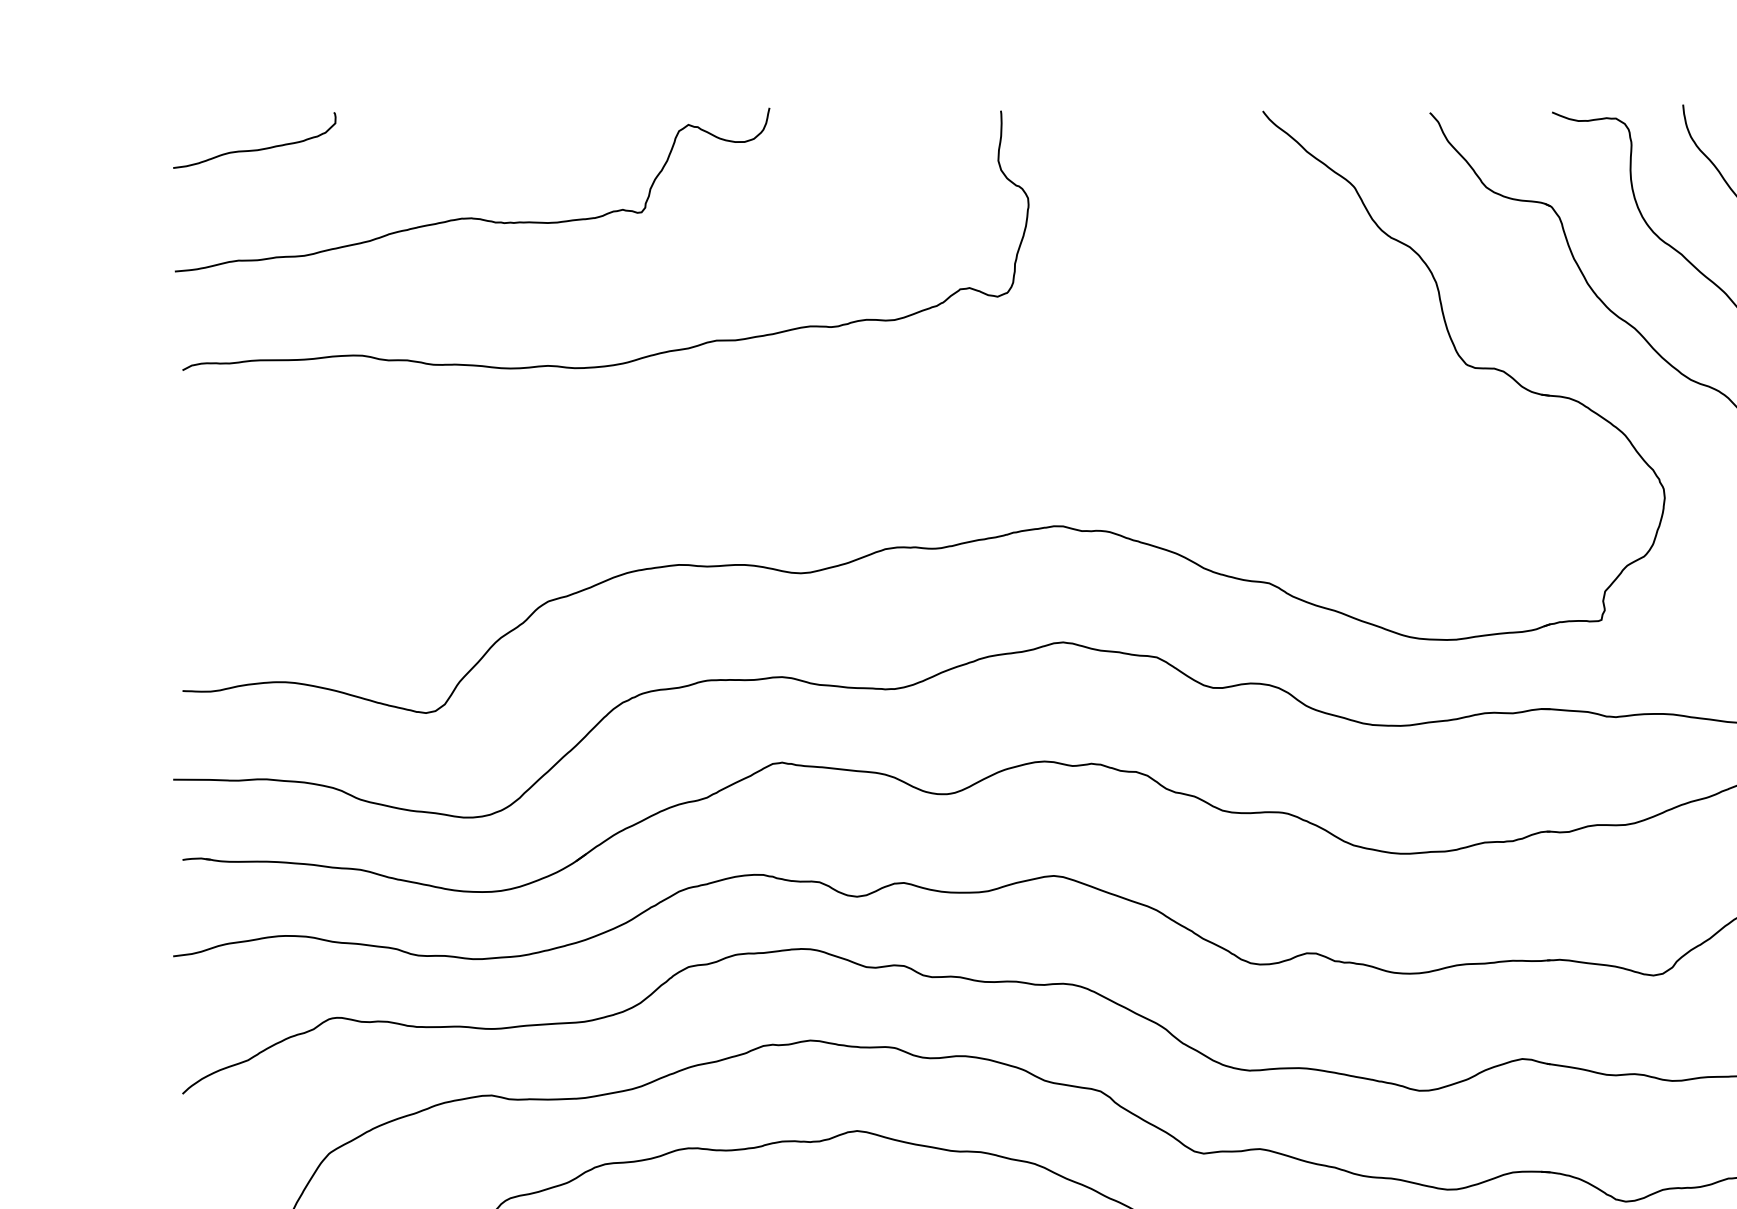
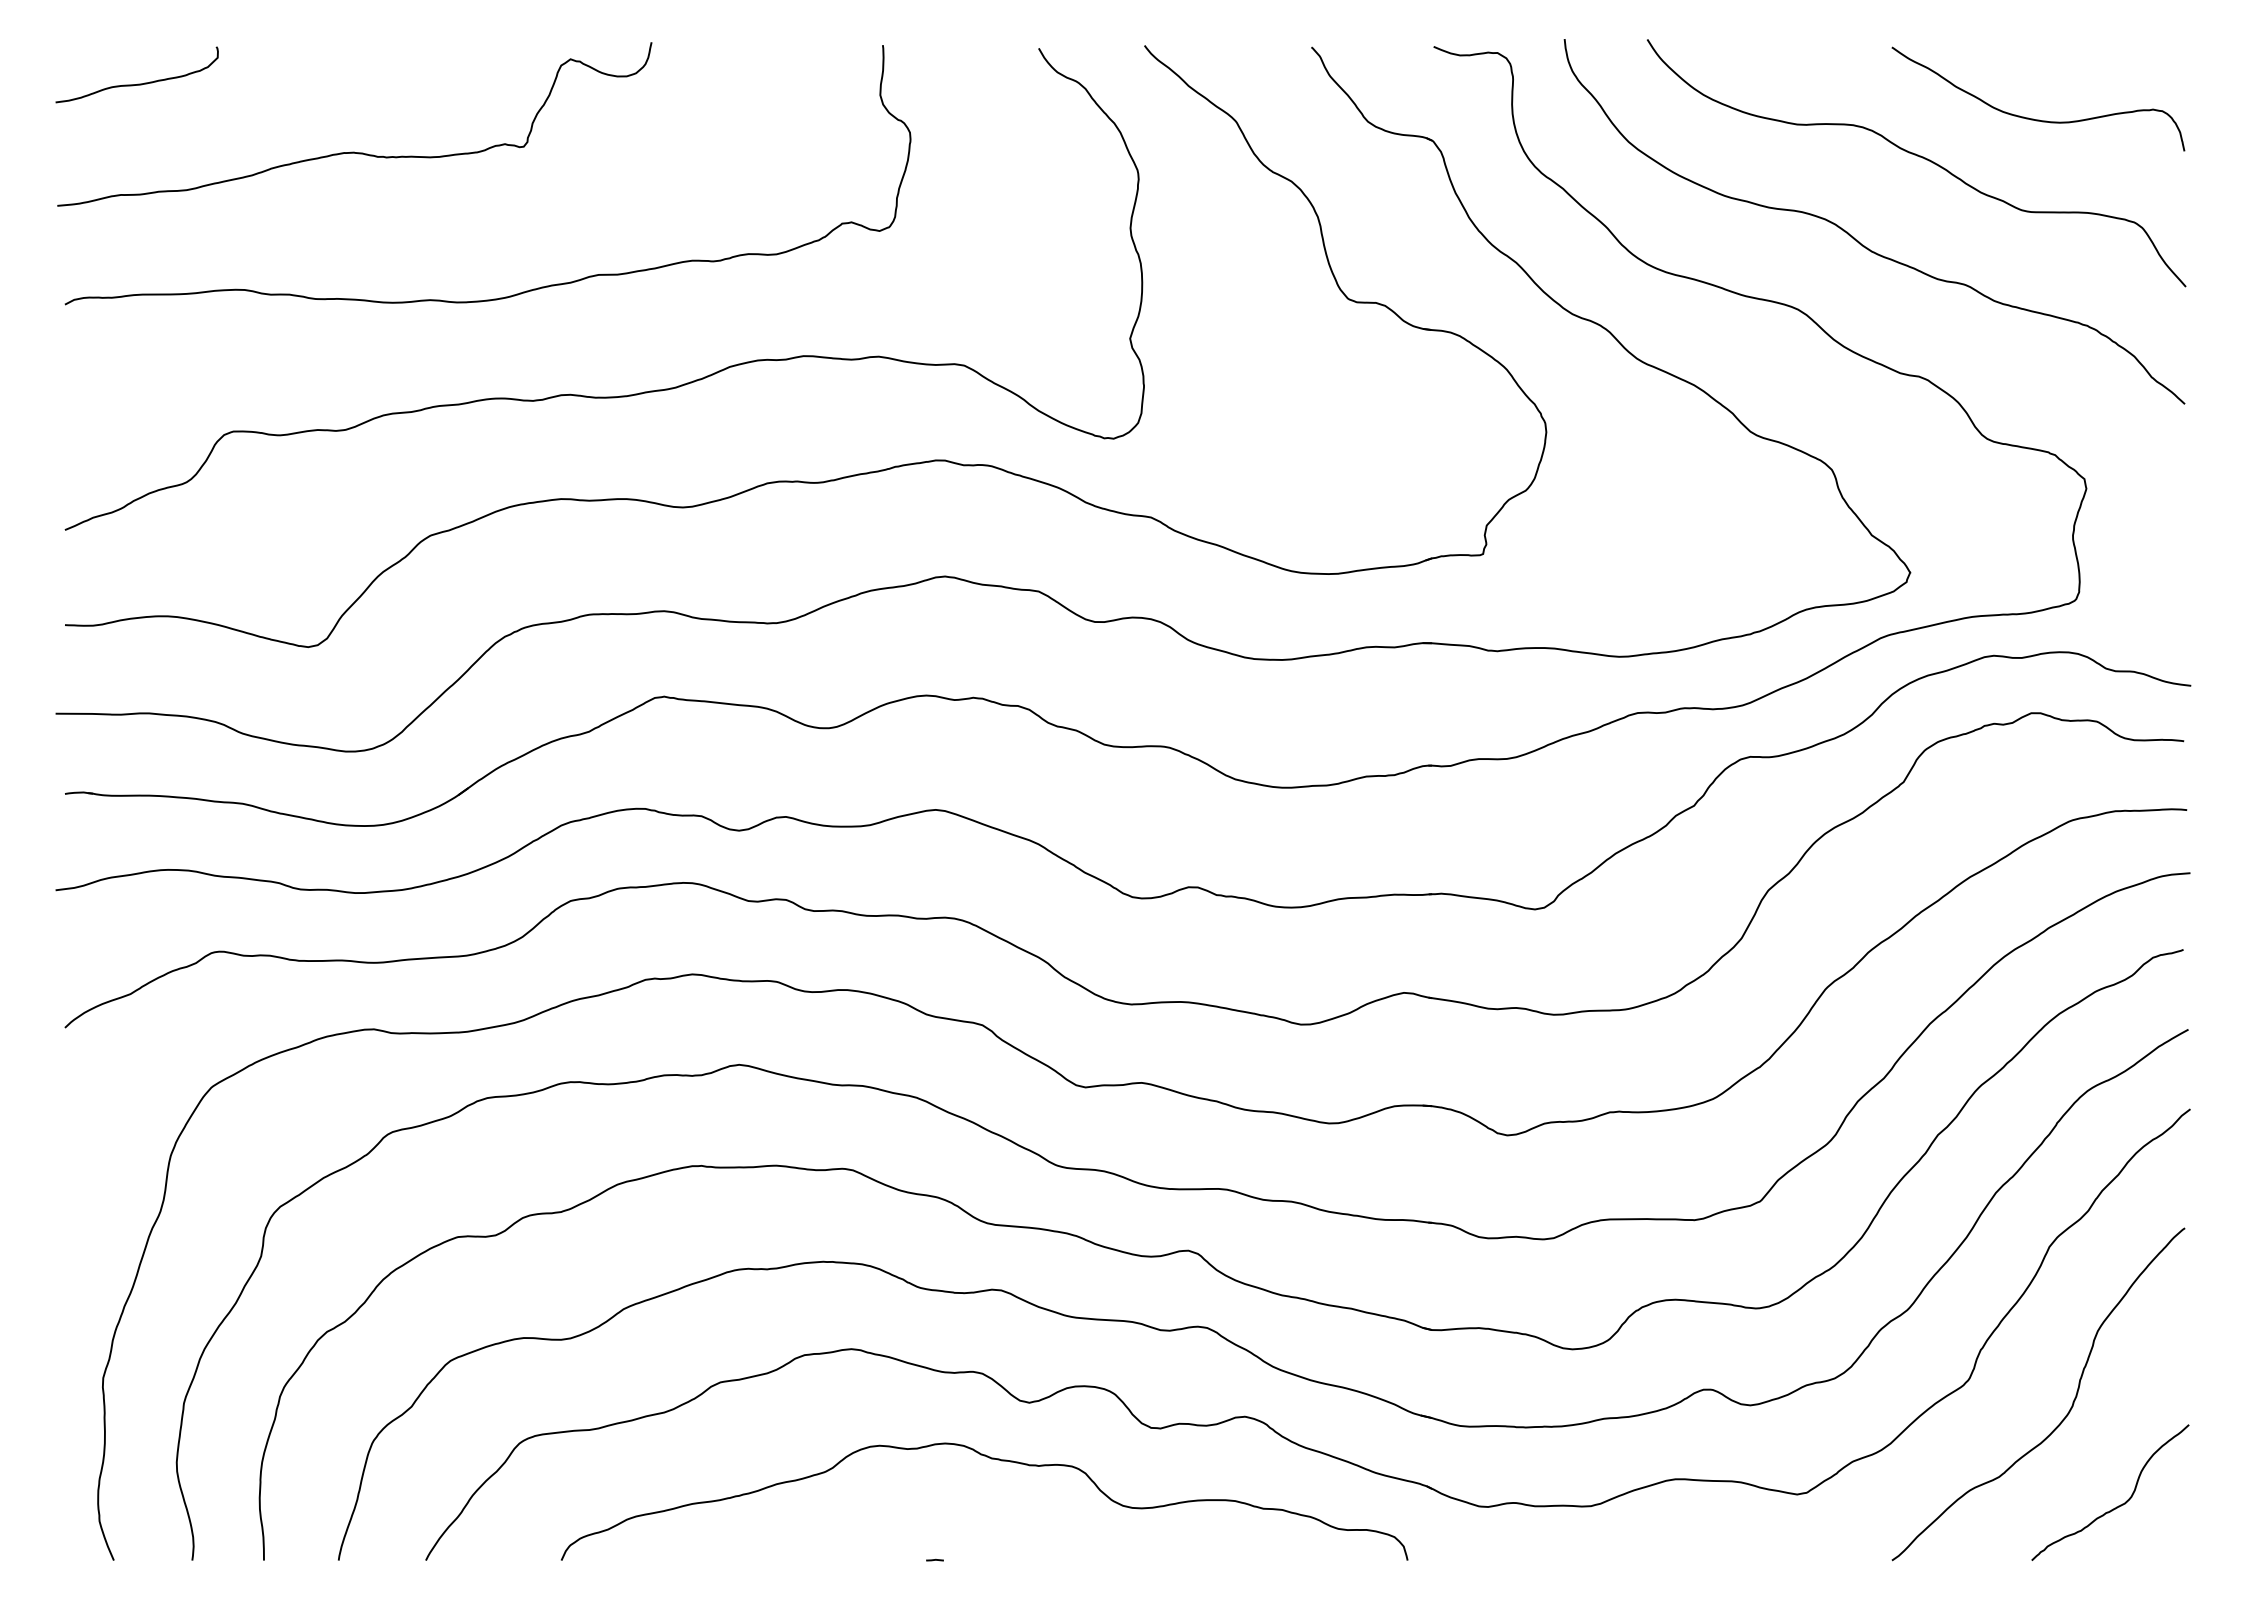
curve: (722, 462) -> (604, 396), added

